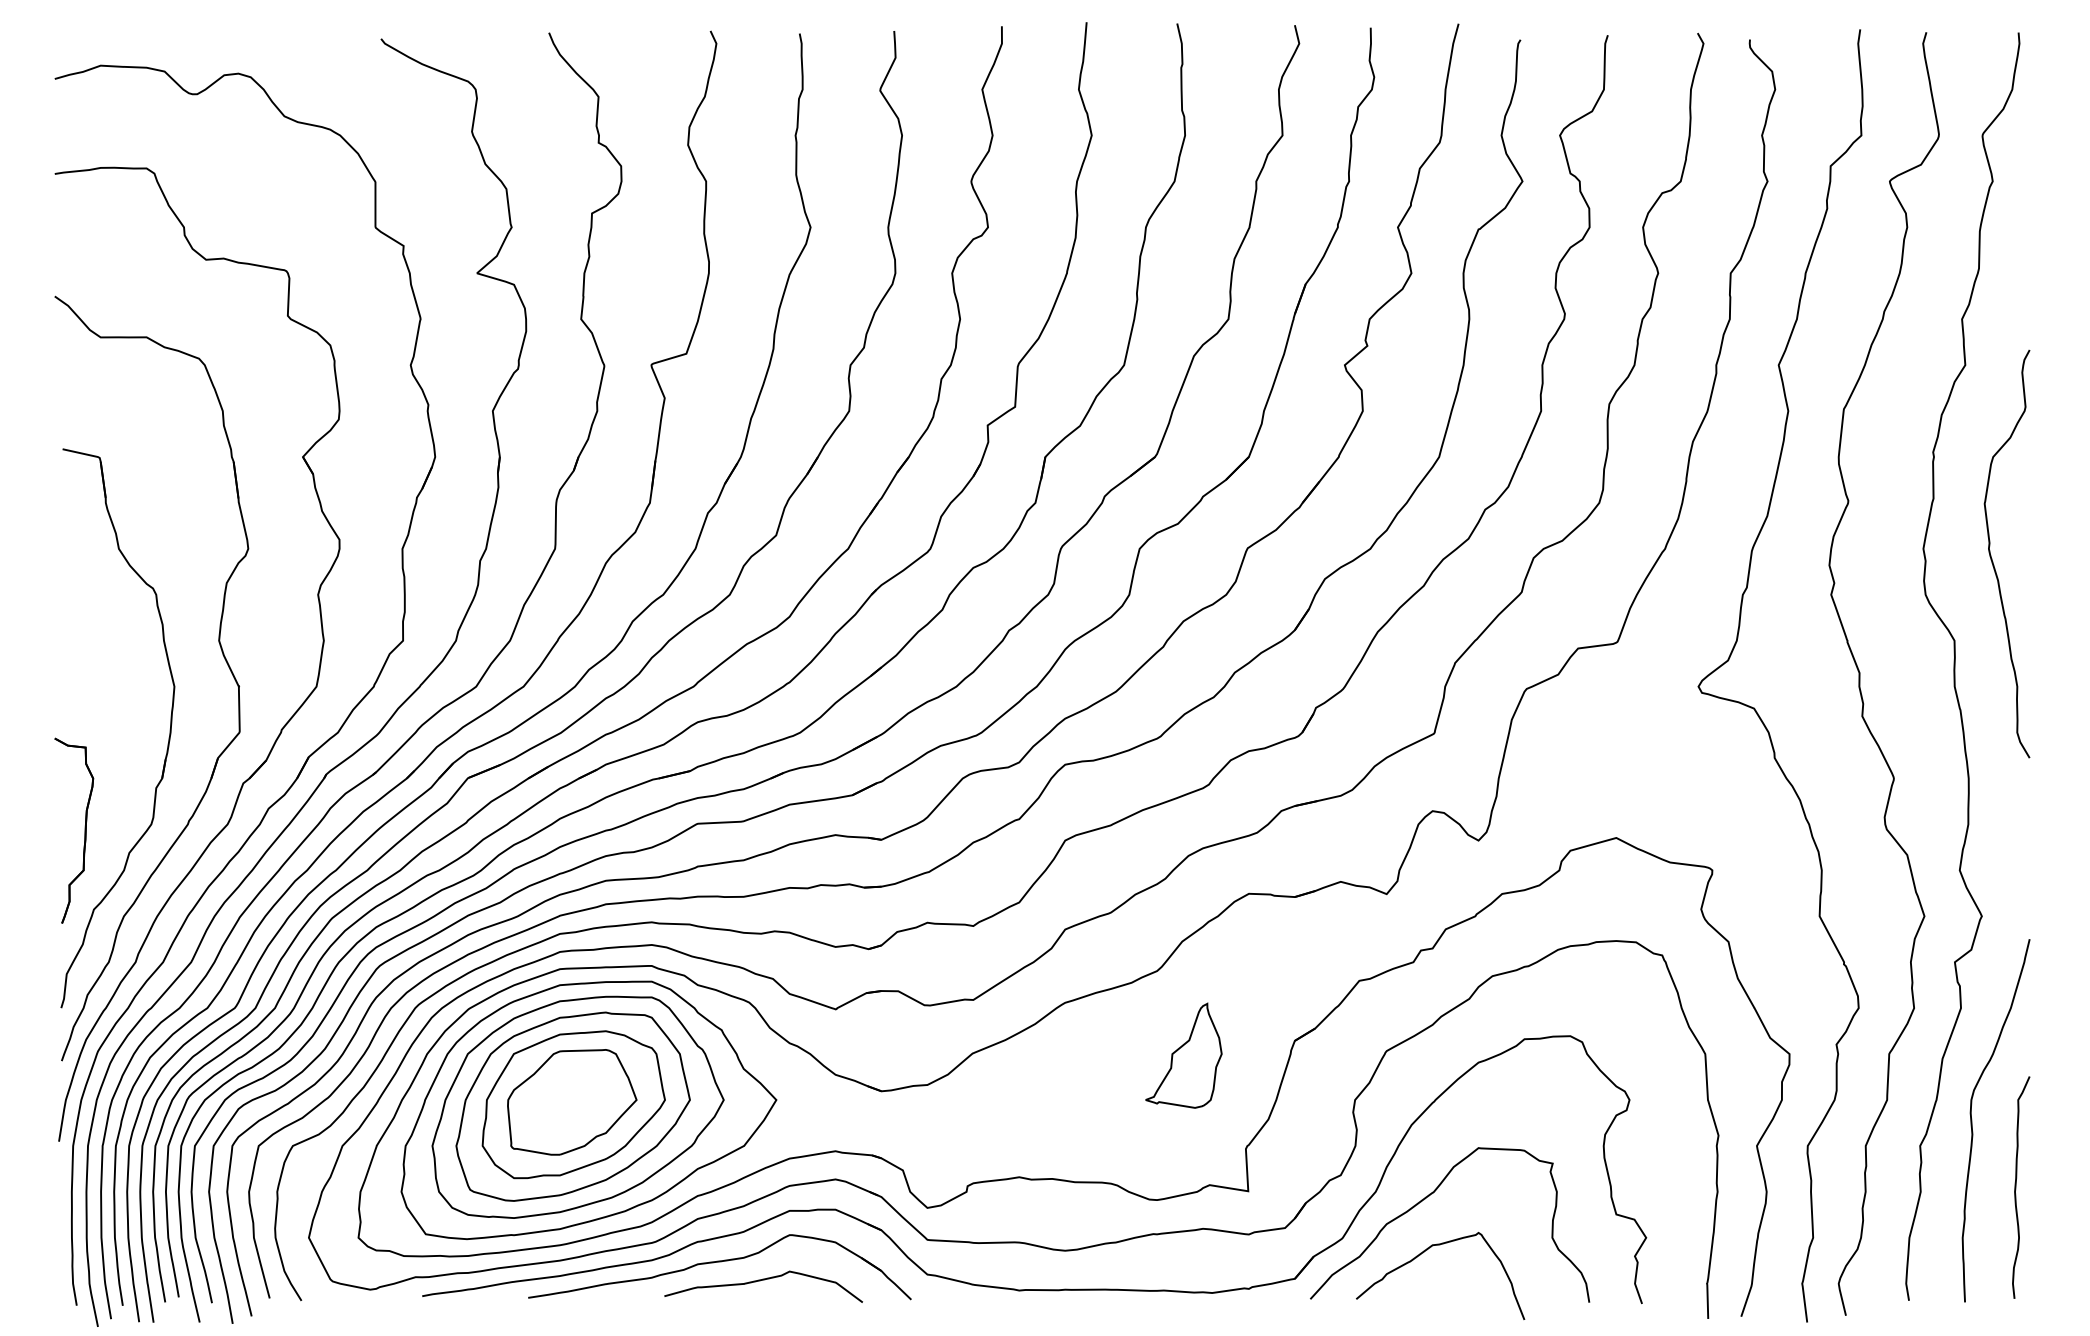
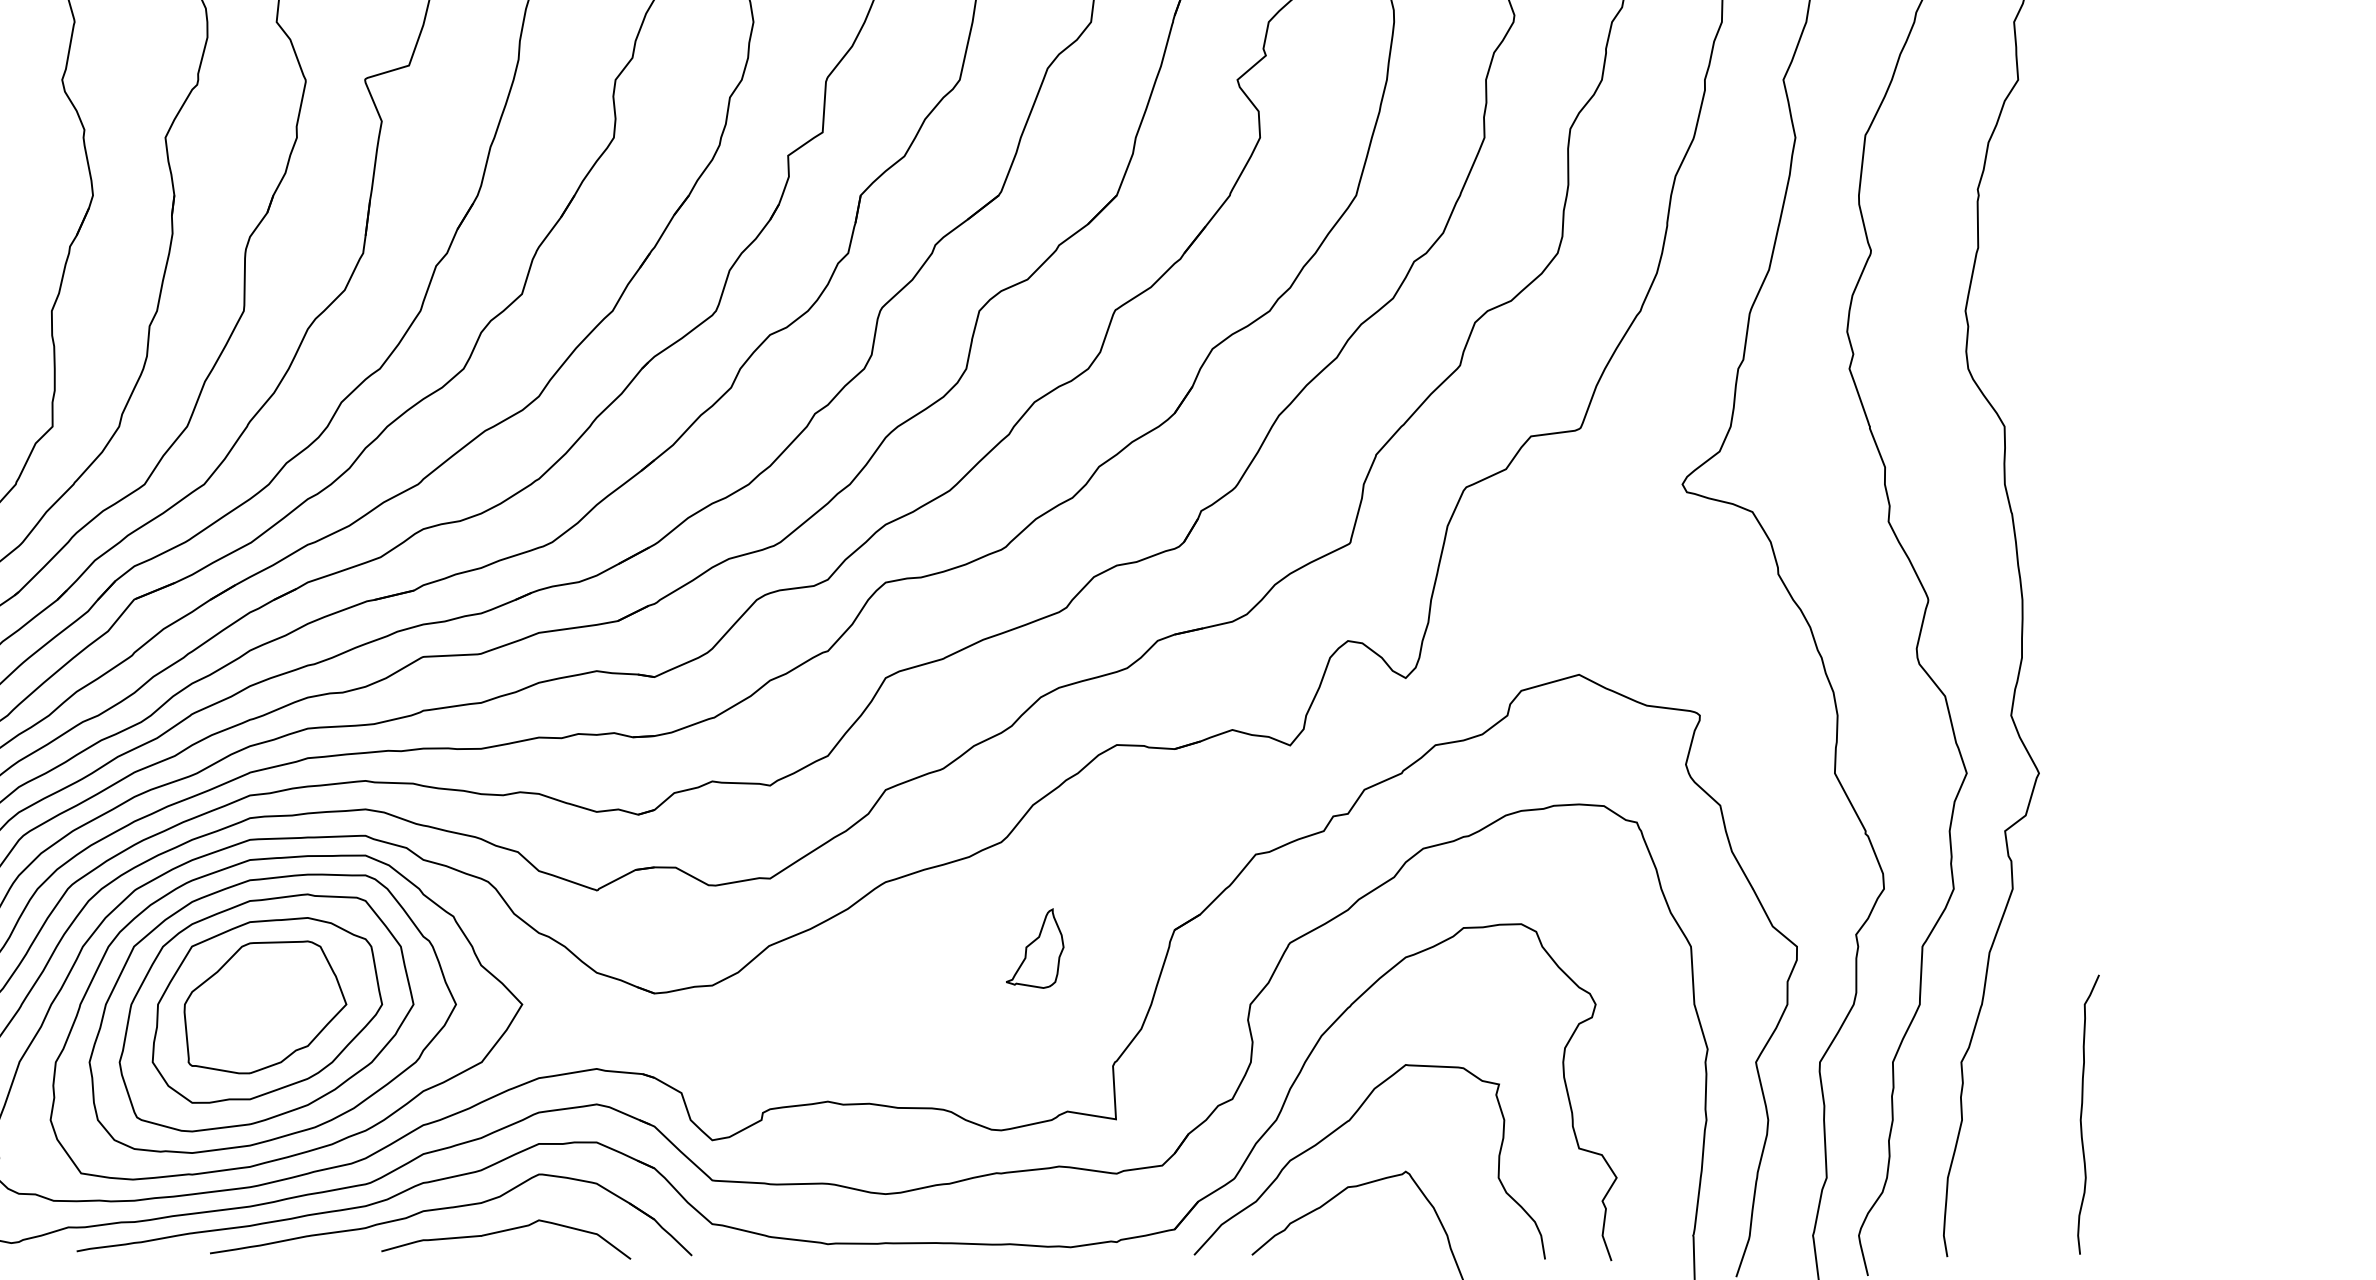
curve: (1992, 558) -> (2052, 323), removed
part: (1183, 1055) -> (1034, 948), size x0.6
curve: (1972, 1120) -> (2027, 1030), removed

